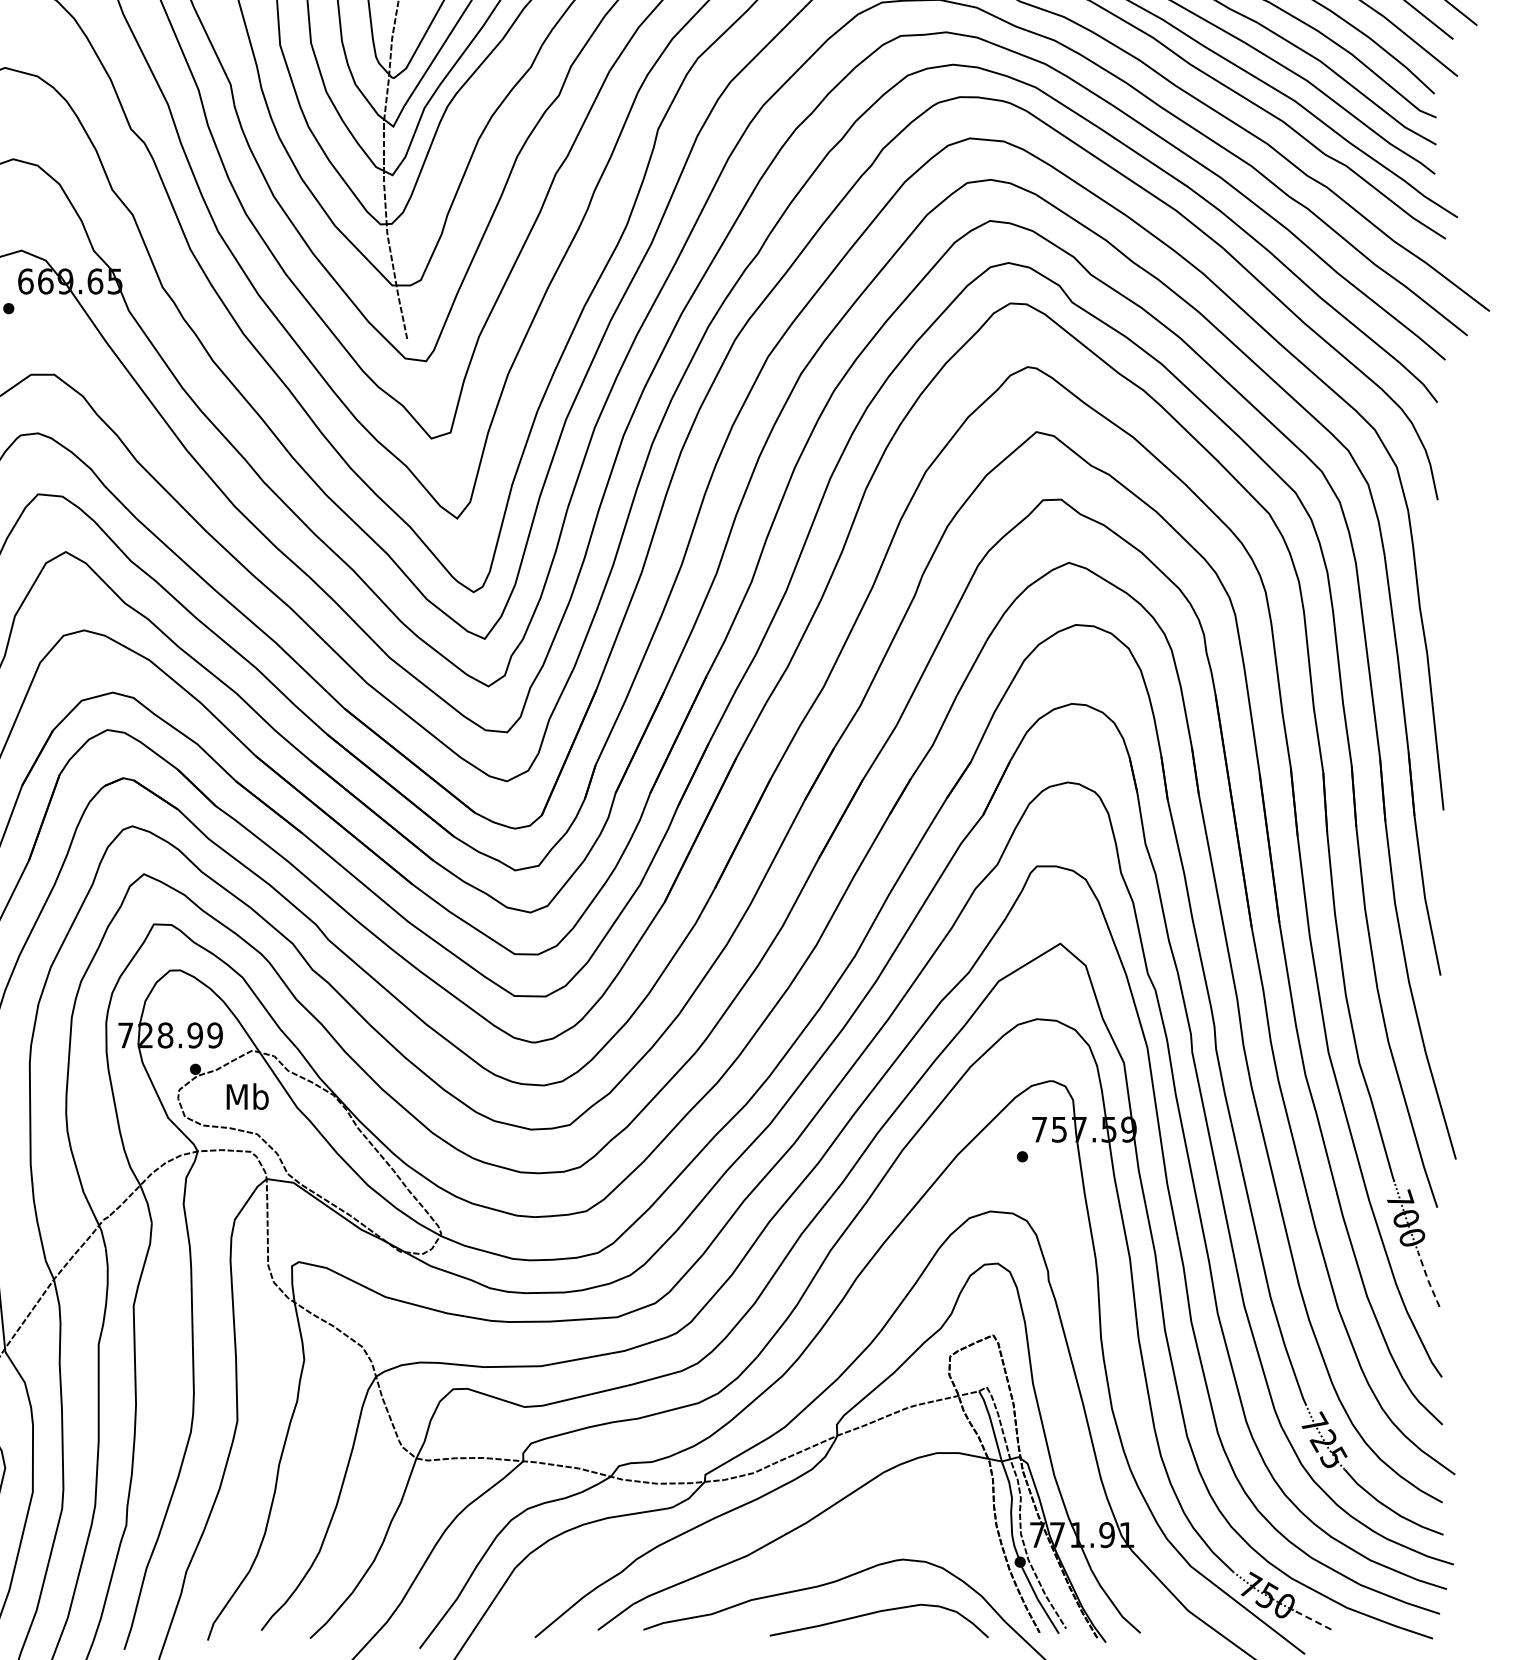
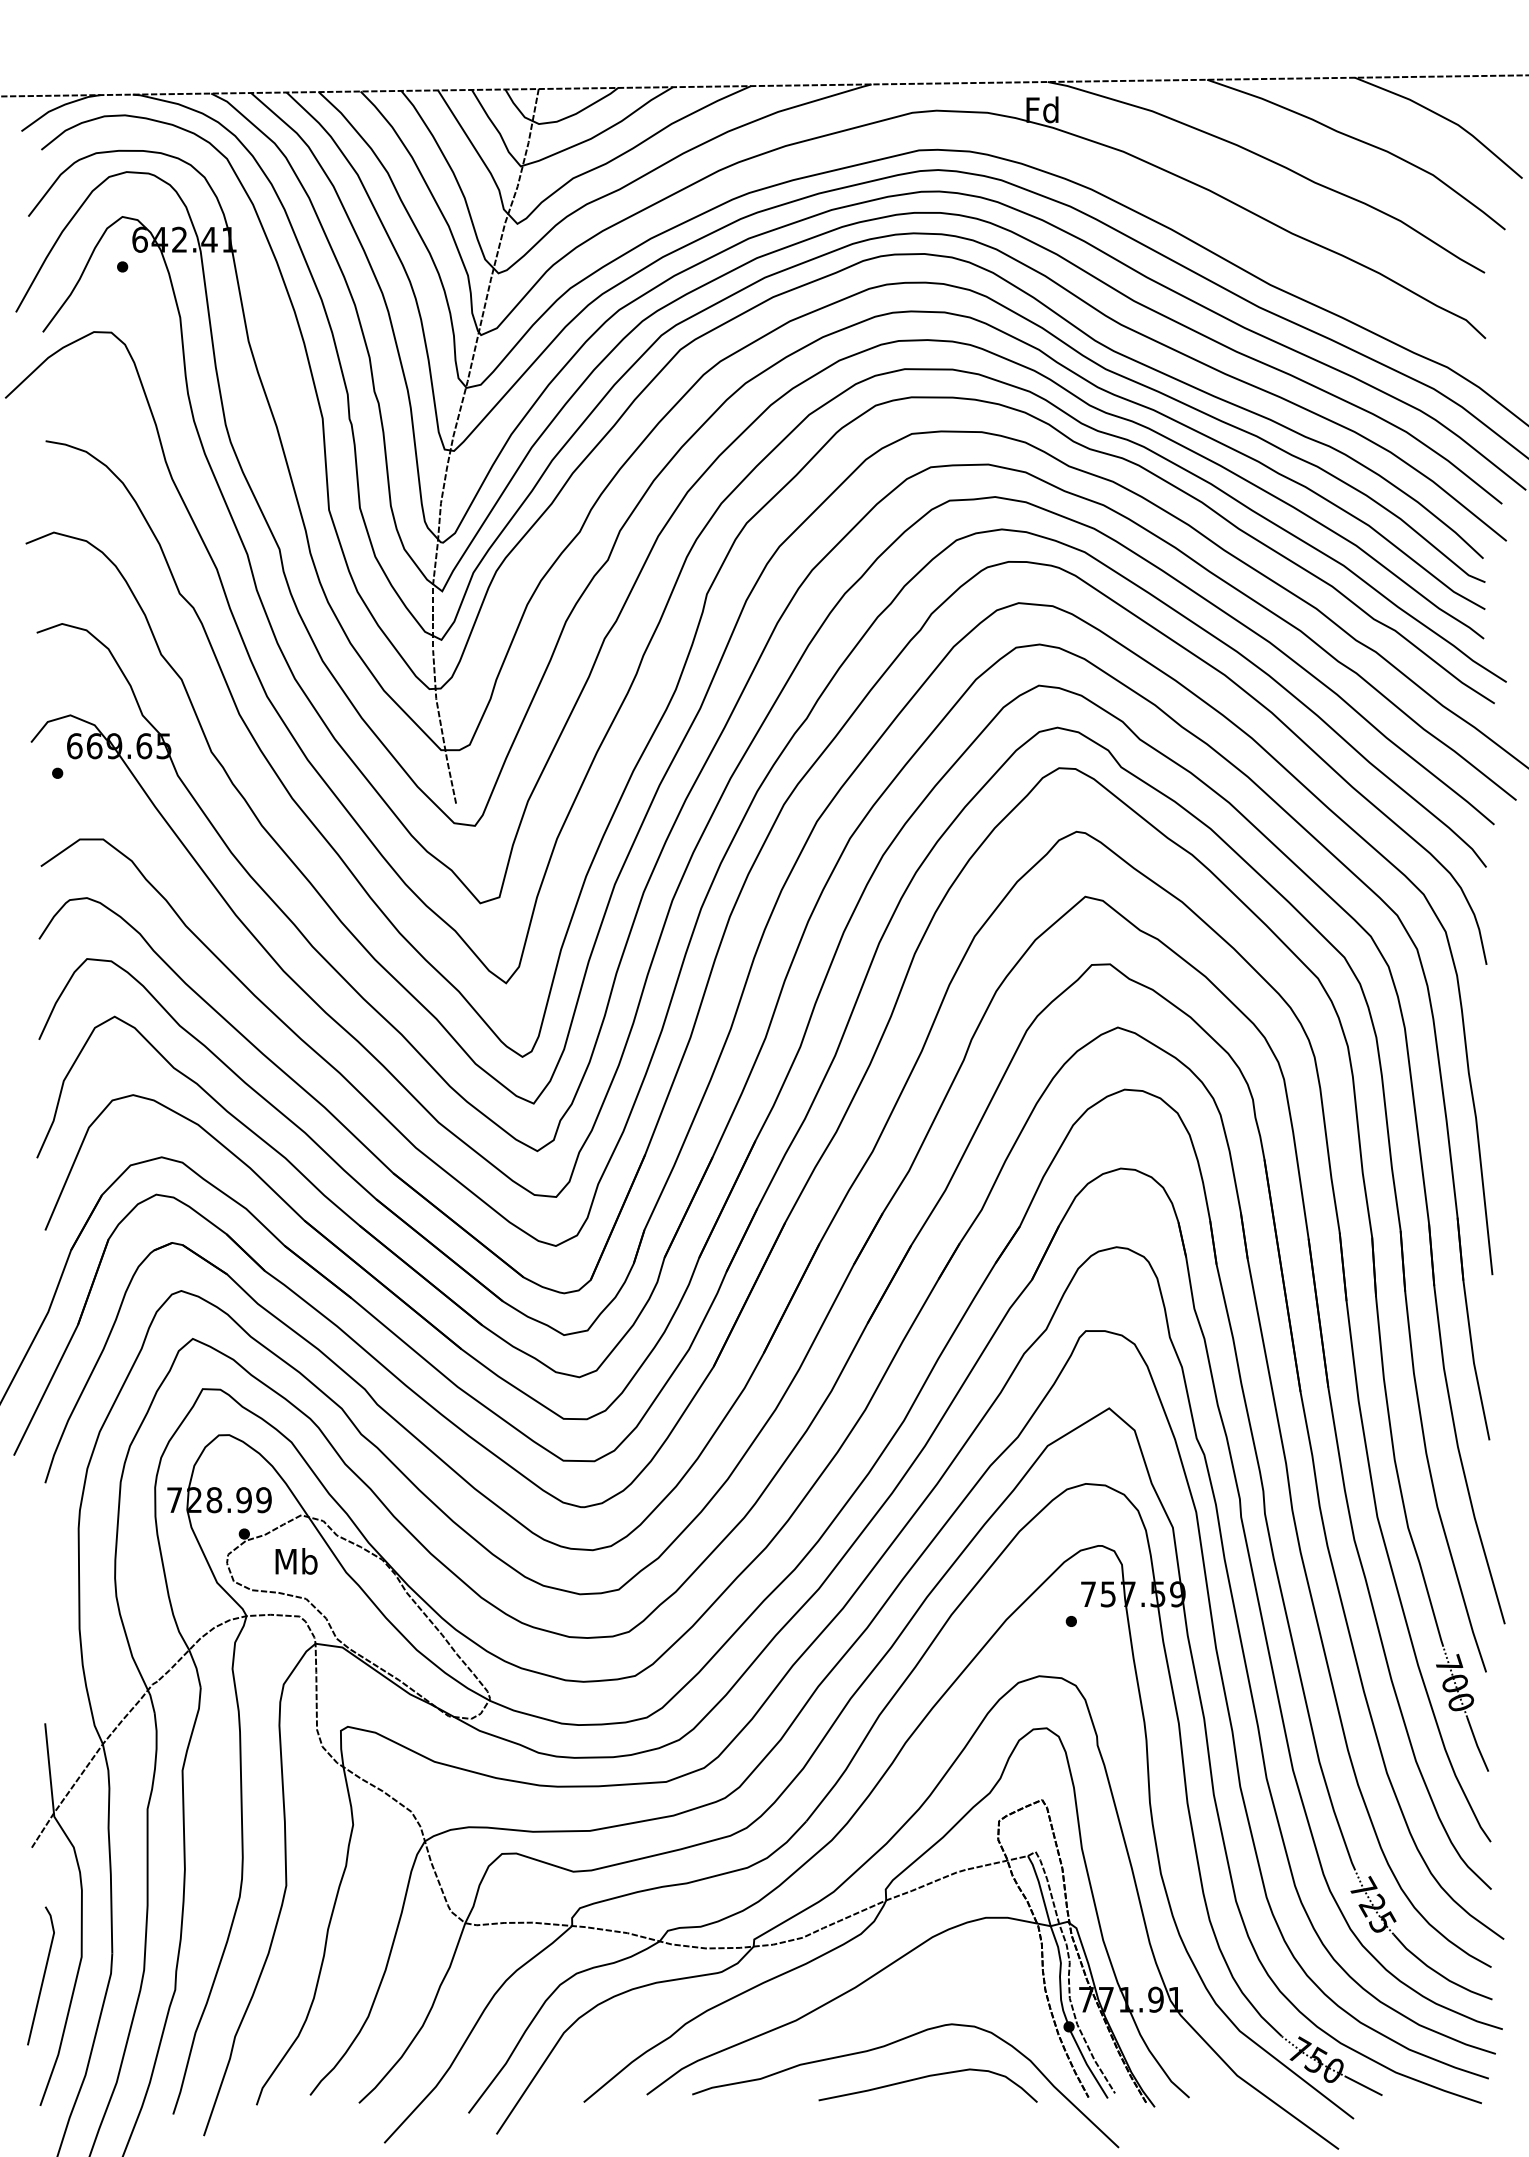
line: (1428, 1279) -> (1477, 1744), dashed -> solid
line: (1314, 1621) -> (1363, 2086), dashed -> solid

